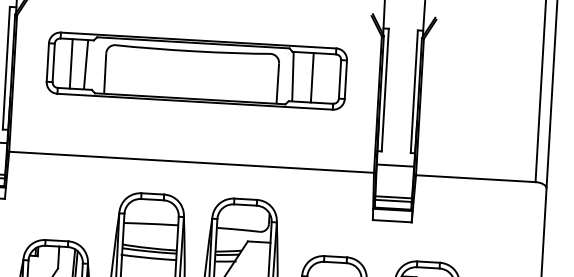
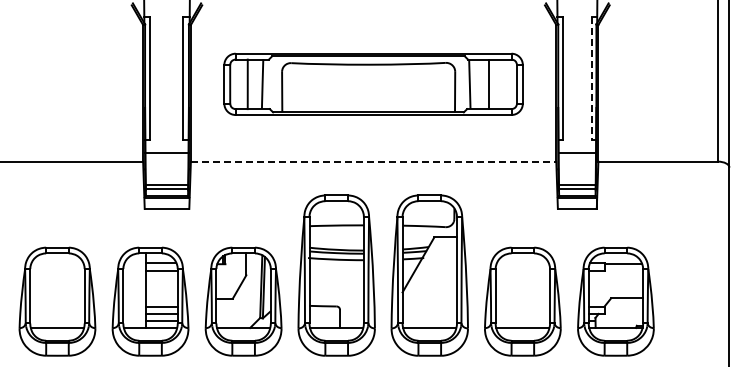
part: (196, 70) -> (373, 83), moved
line: (413, 91) -> (591, 78), solid -> dashed
line: (191, 162) -> (373, 161), solid -> dashed

